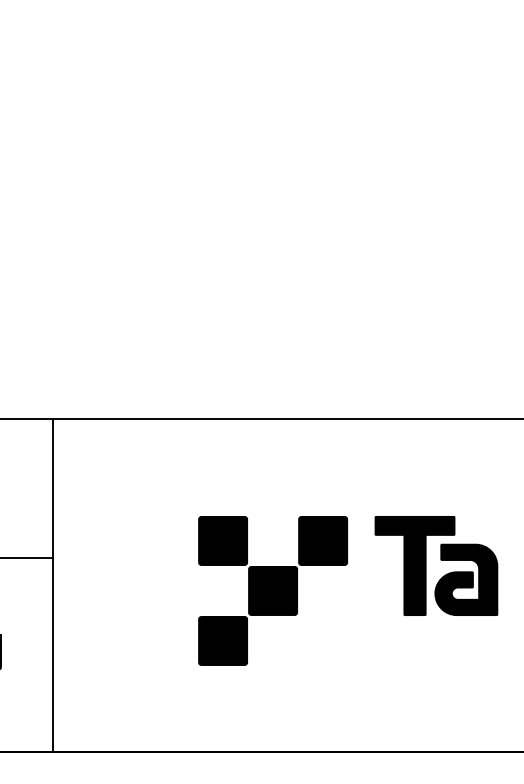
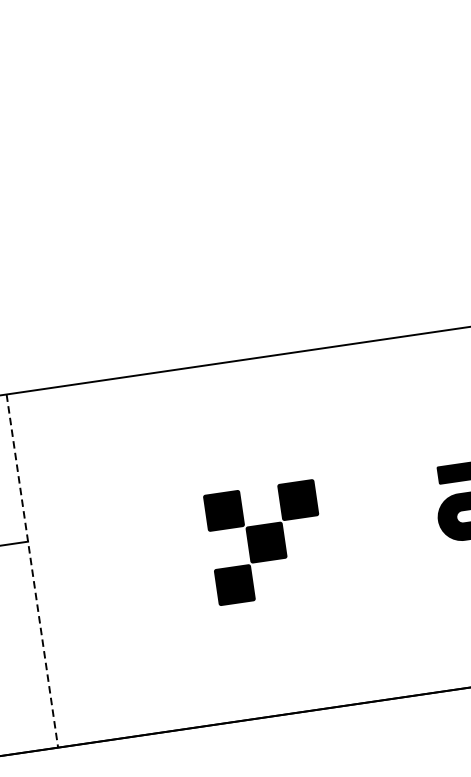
fill: (414, 565) -> (412, 493), removed
line: (53, 585) -> (32, 570), solid -> dashed
part: (273, 590) -> (266, 542), size x0.7

